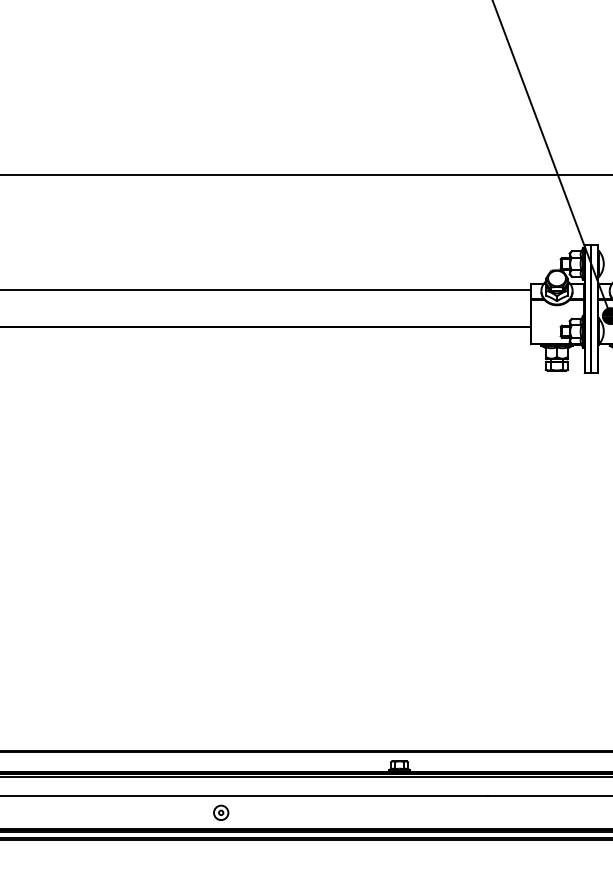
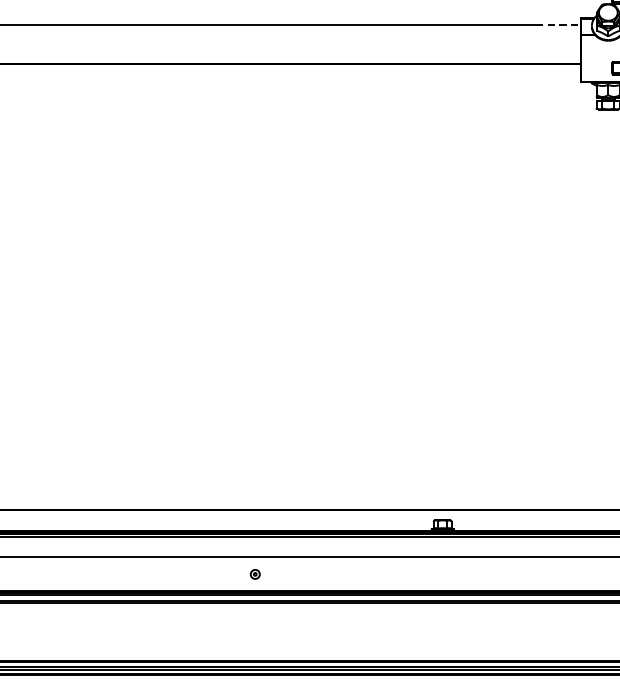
line: (510, 290) -> (559, 25), solid -> dashed
part: (221, 812) -> (255, 574), size x0.6

